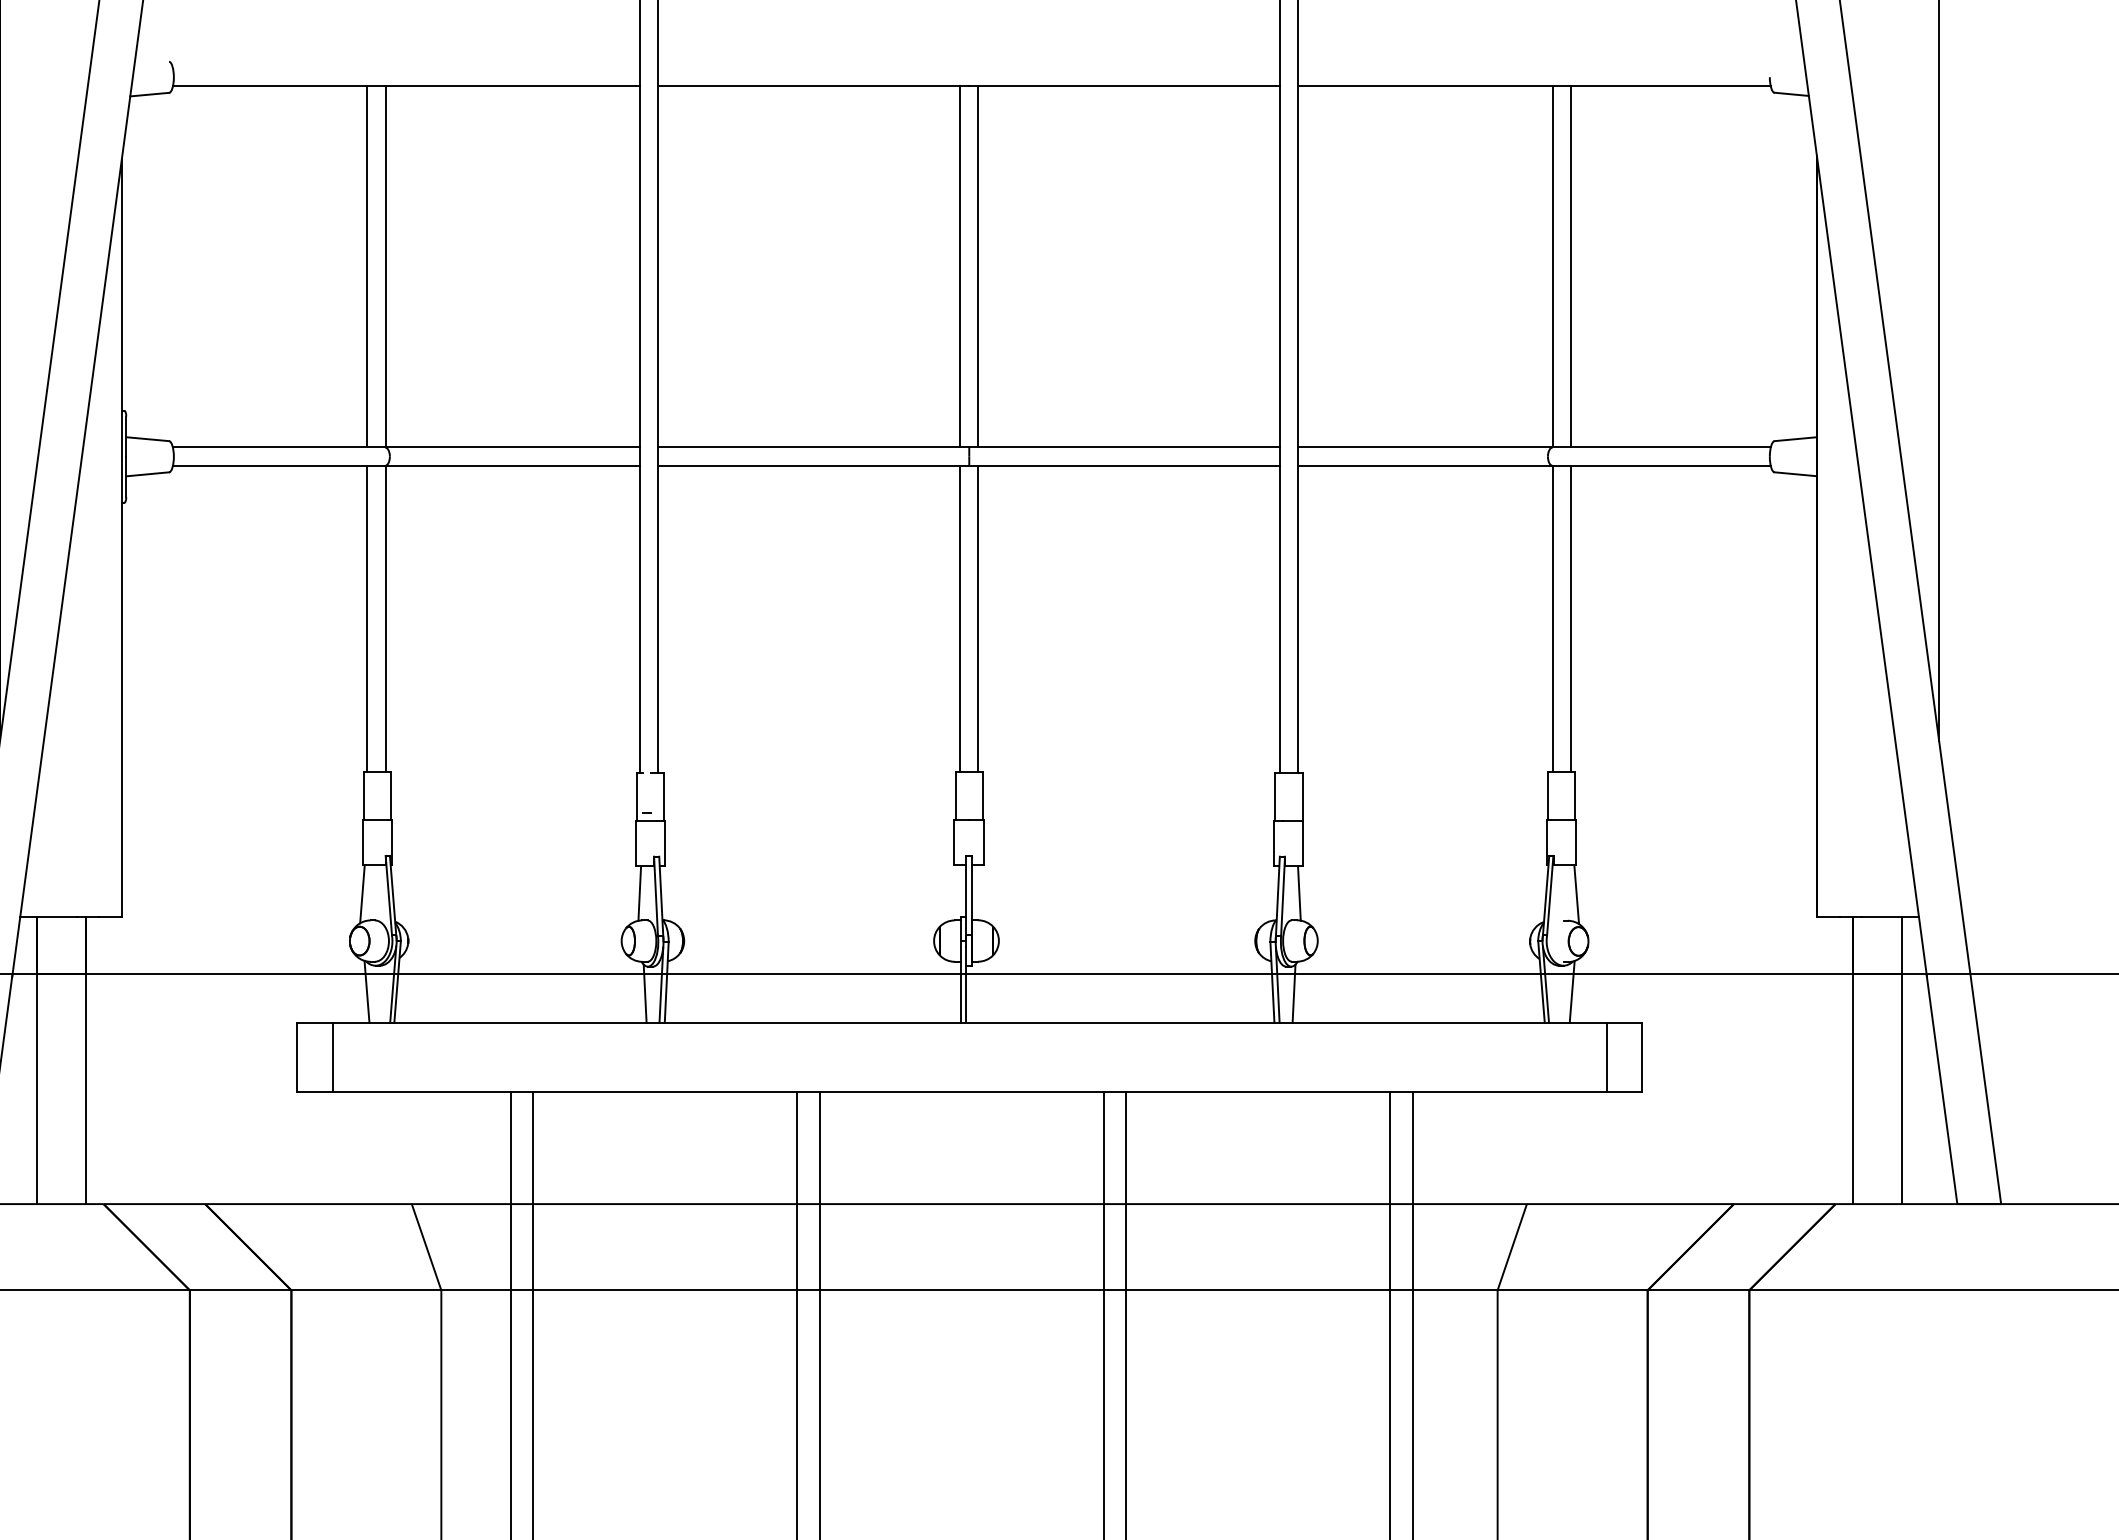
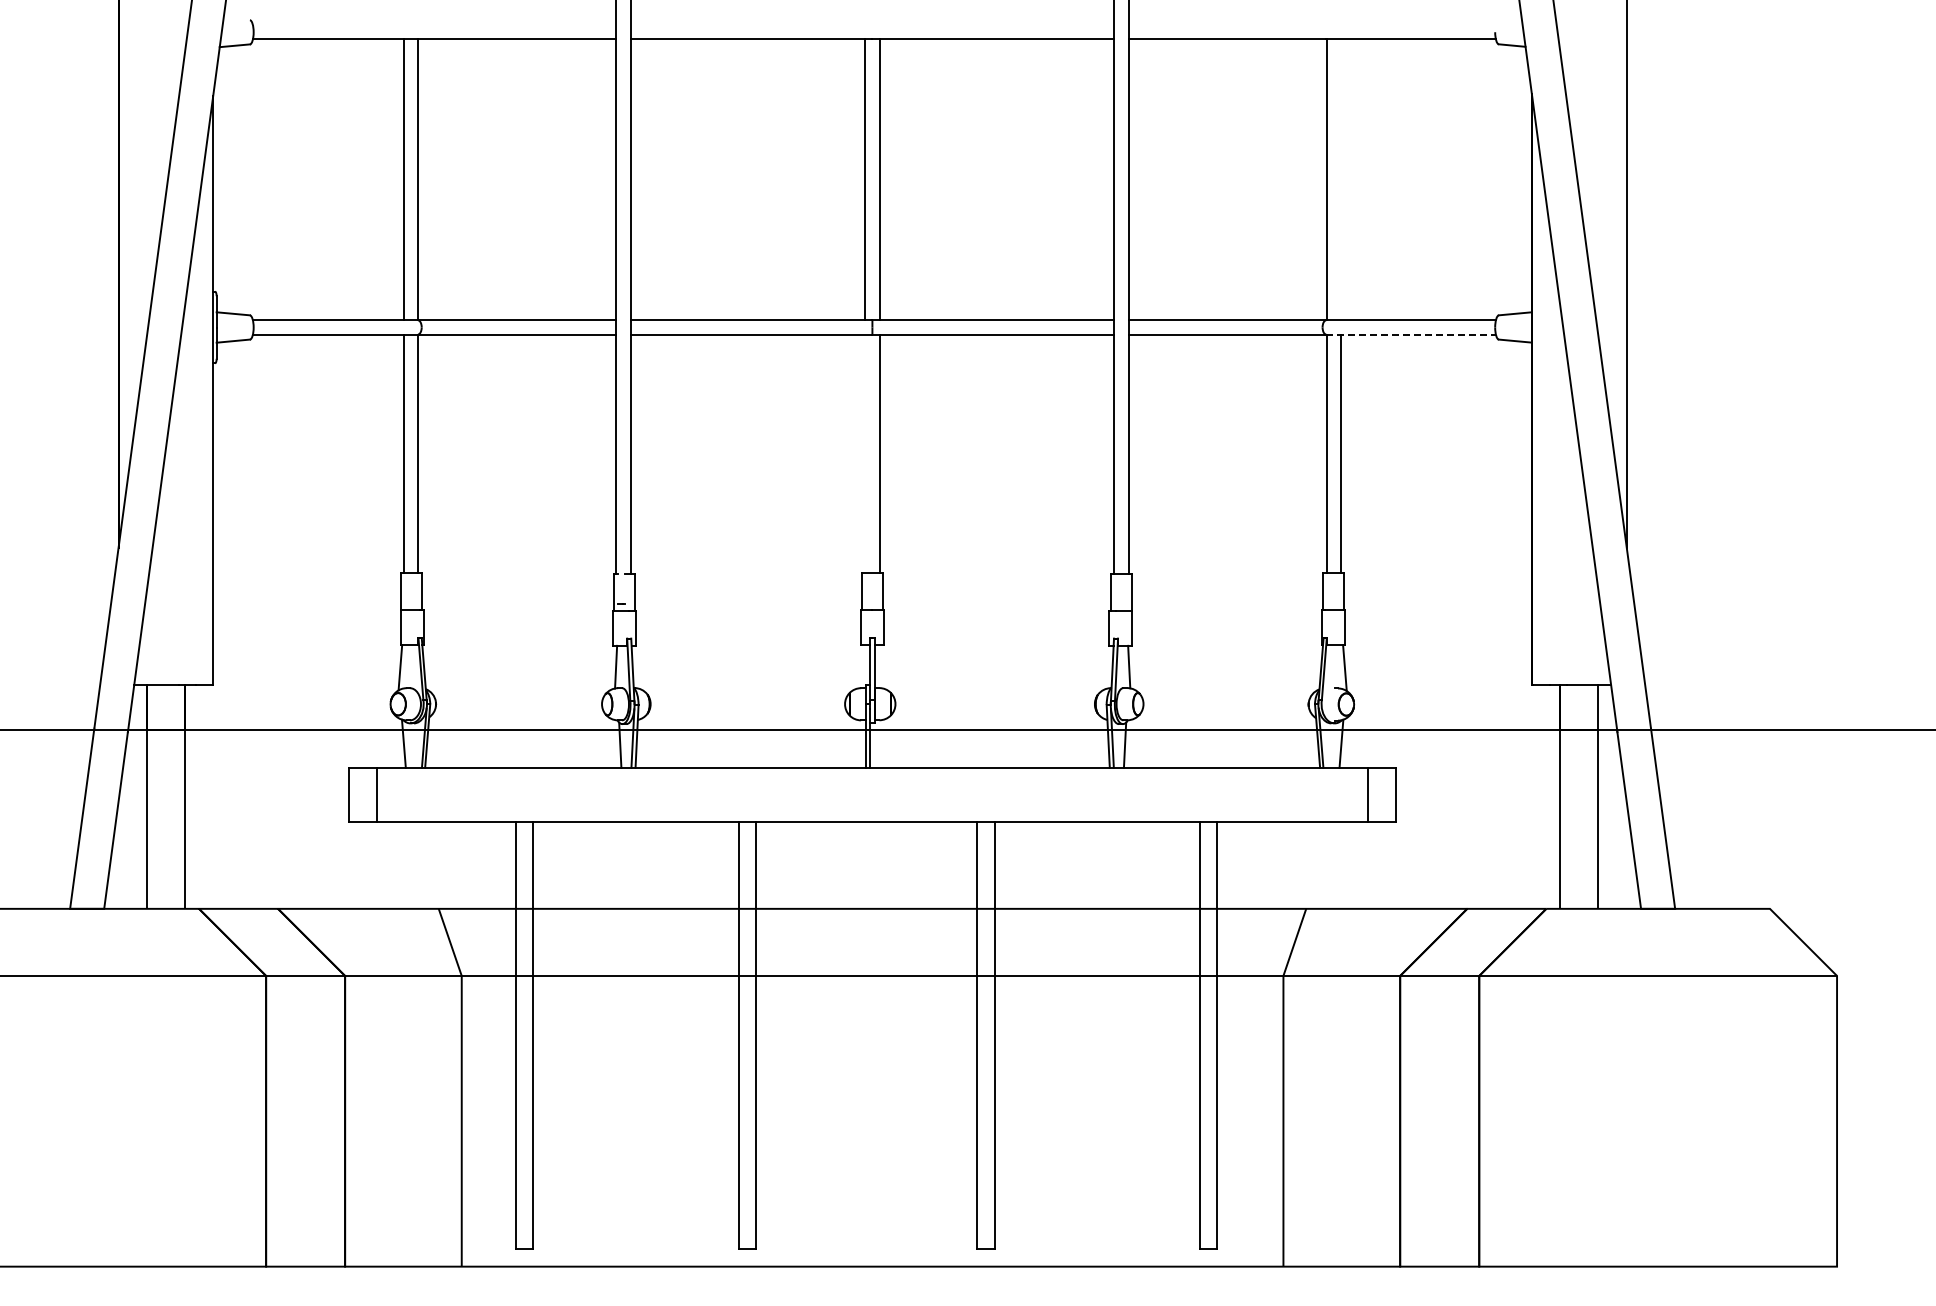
line: (1570, 266) -> (1340, 179), removed
line: (1662, 465) -> (1411, 334), solid -> dashed
line: (960, 618) -> (865, 453), removed

